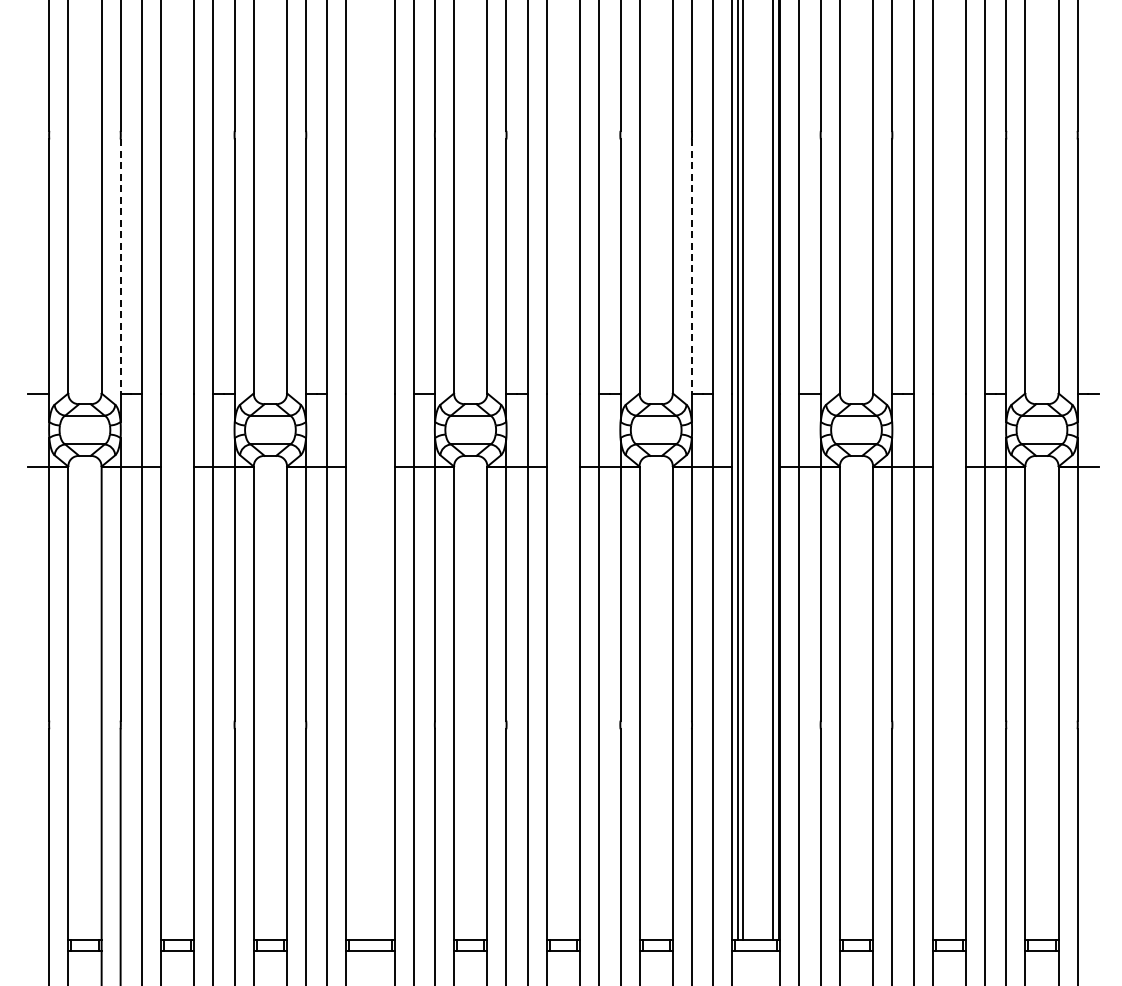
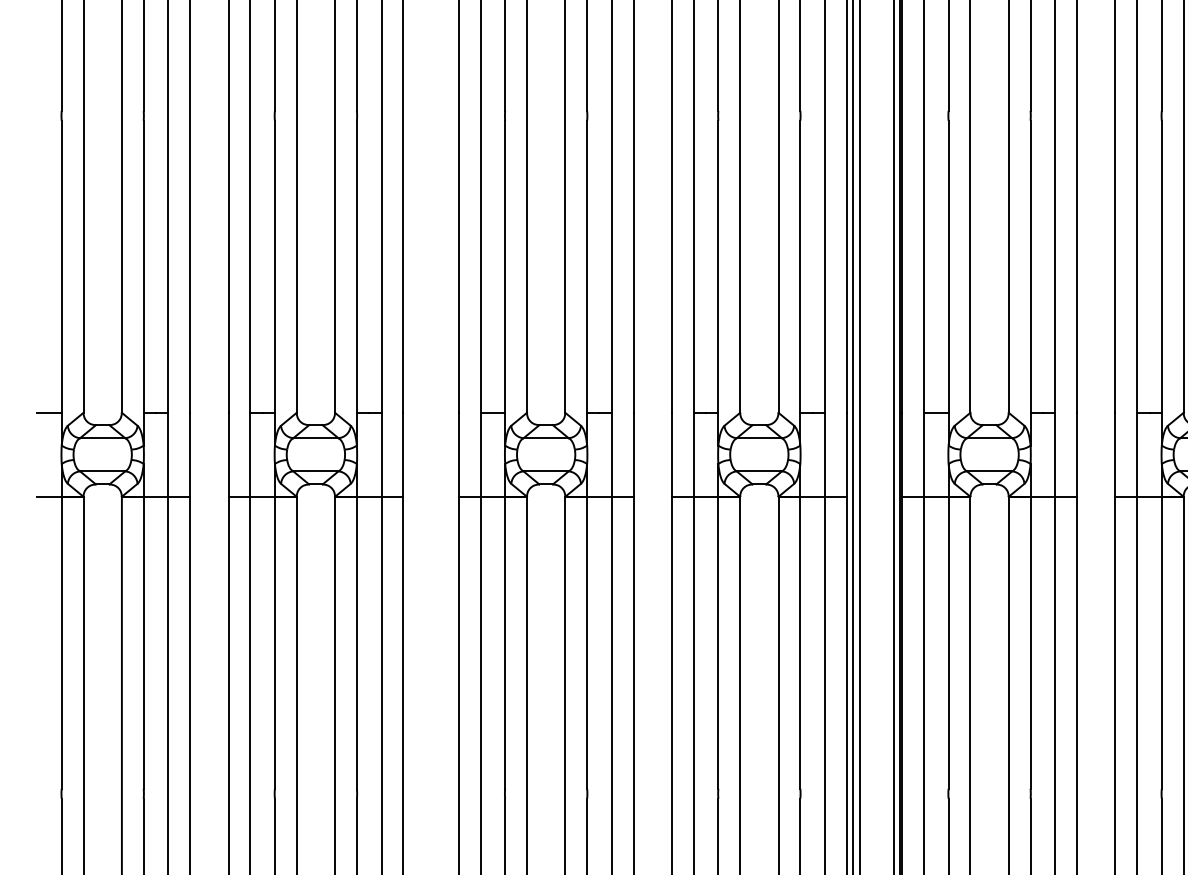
line: (120, 267) -> (143, 267), dashed -> solid
line: (691, 267) -> (799, 267), dashed -> solid

